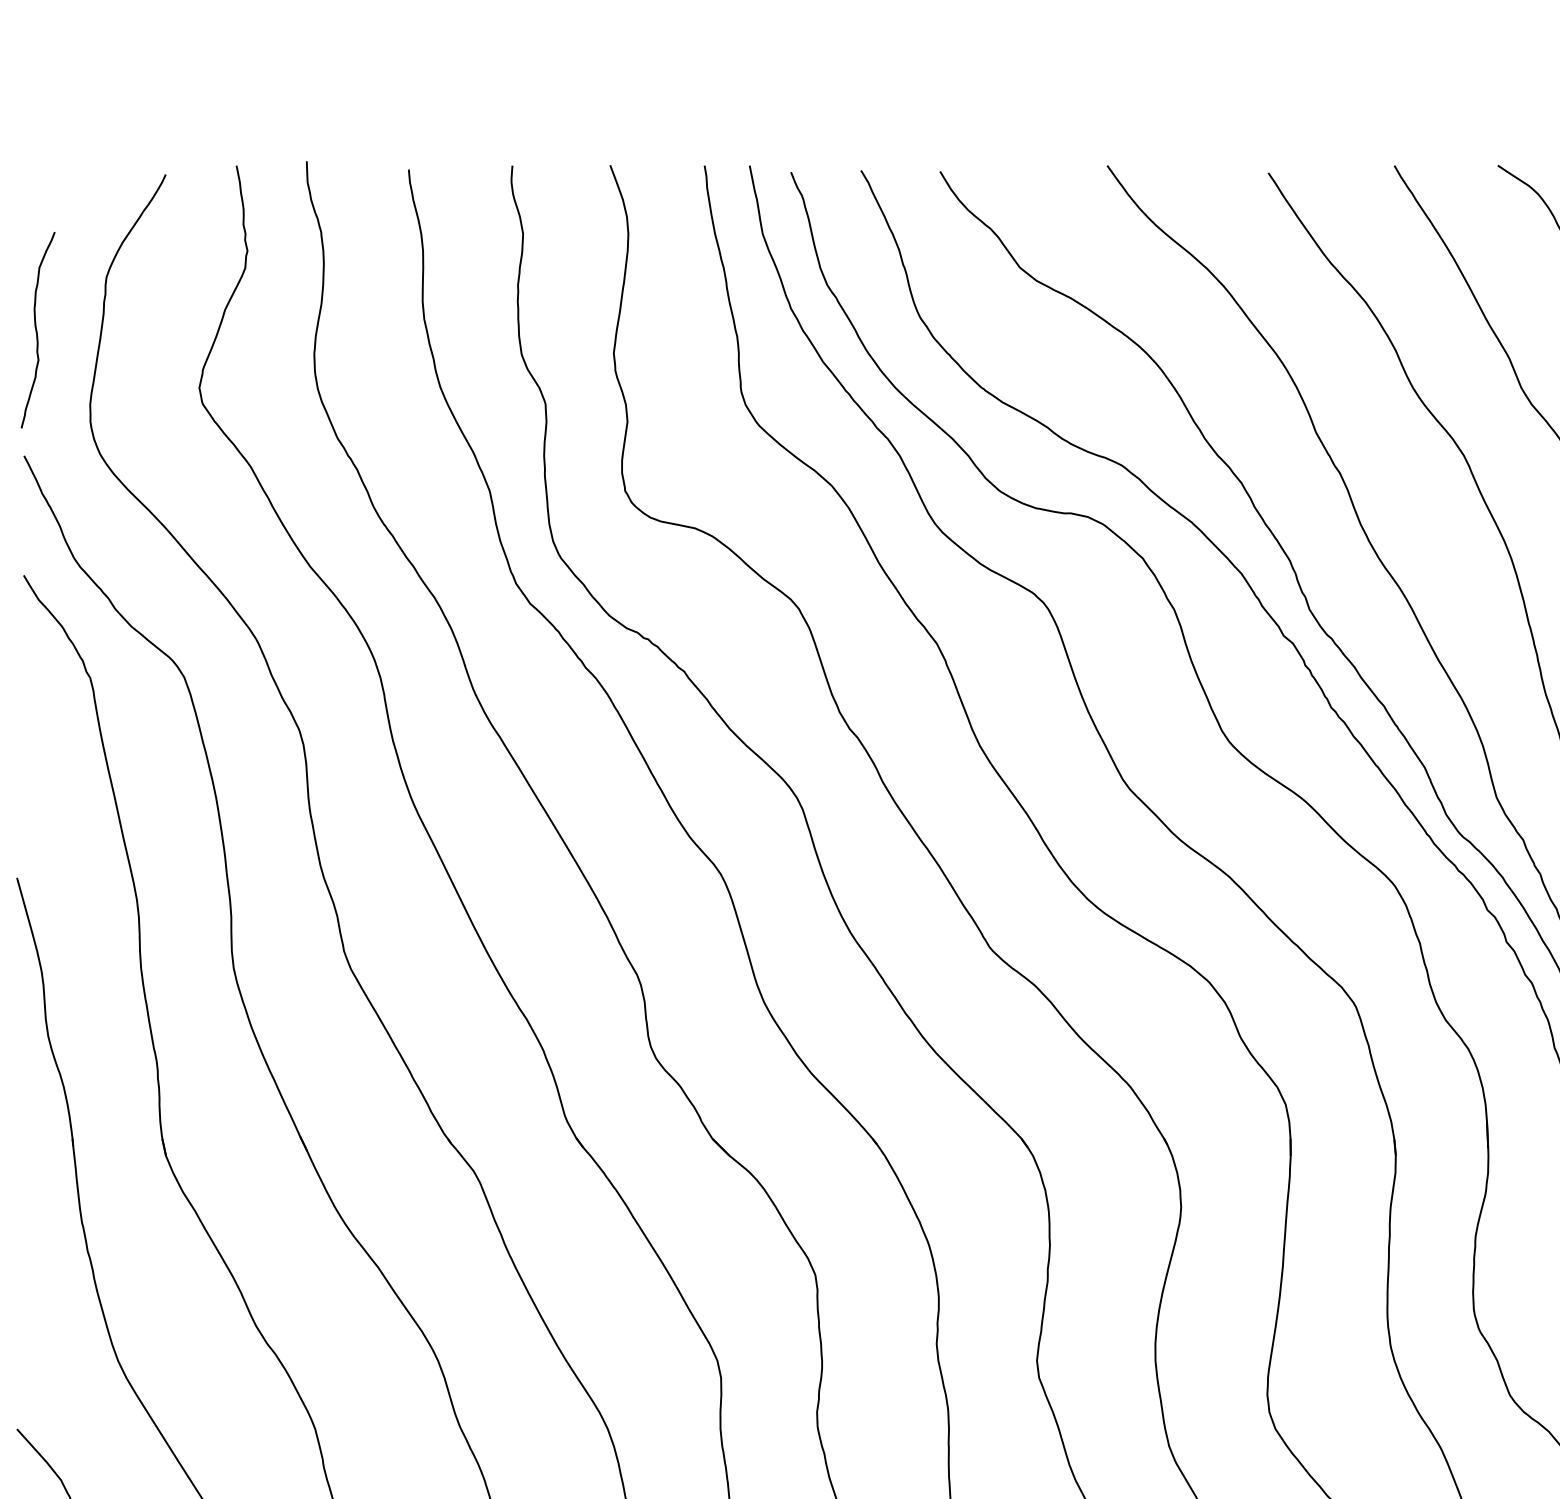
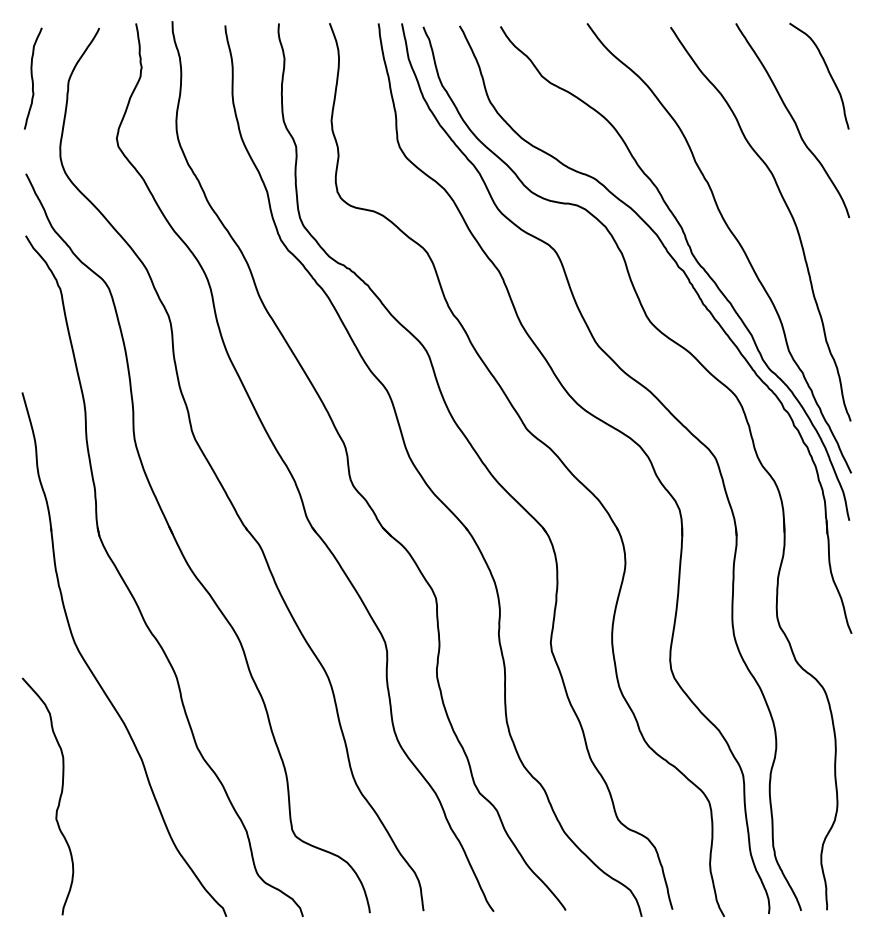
curve: (38, 329) -> (33, 78), moved

